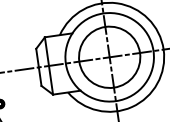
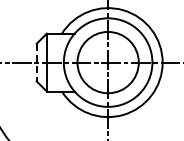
line: (38, 67) -> (36, 62), solid -> dashed

